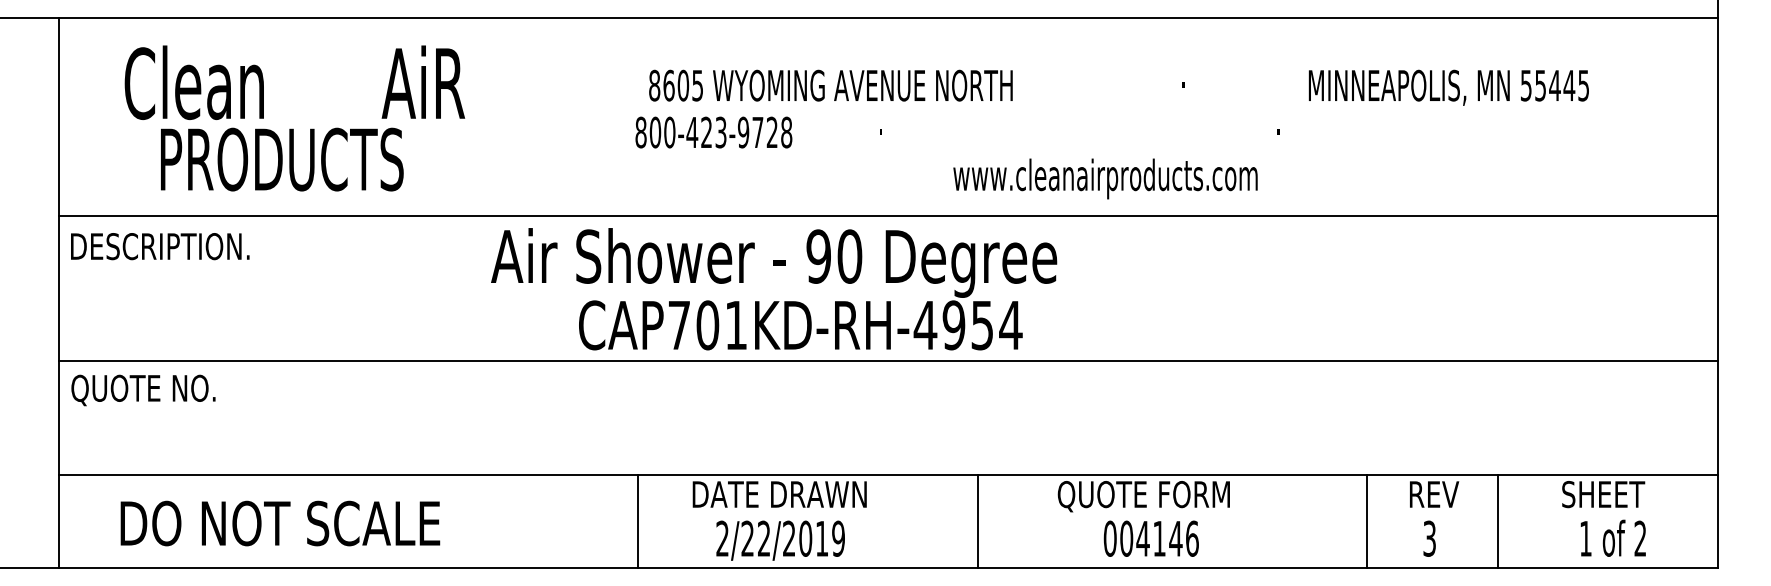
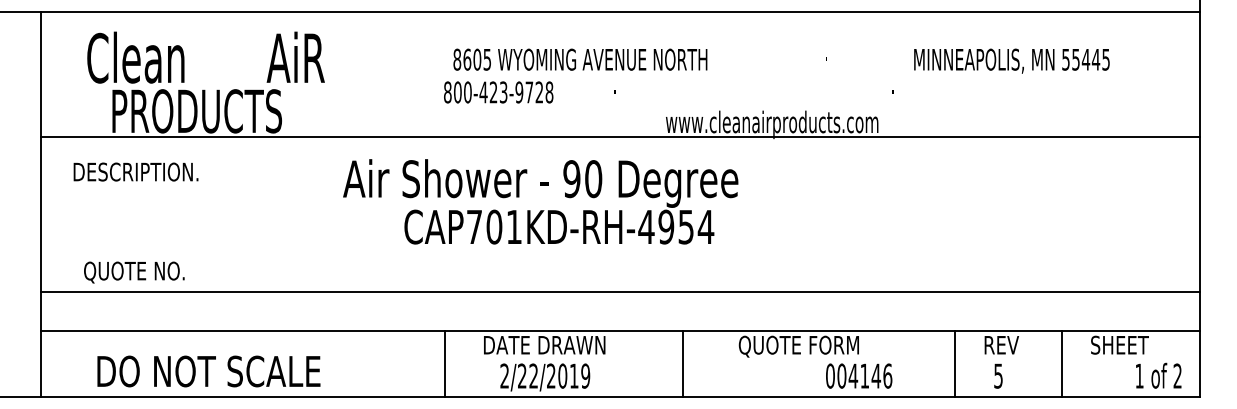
line: (888, 215) -> (620, 136), moved
text: (159, 245) -> (135, 171), moved
line: (888, 361) -> (620, 292), moved
text: (143, 390) -> (134, 272), moved
line: (1496, 520) -> (1061, 363), moved
text: (279, 523) -> (208, 371), moved
text: (1151, 537) -> (859, 375), moved
text: (1429, 537) -> (998, 375), 3 -> 5
text: (1612, 537) -> (1158, 375), moved

